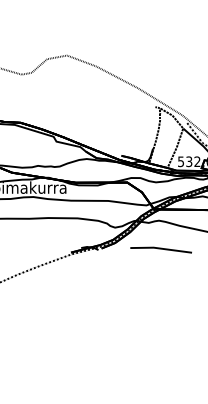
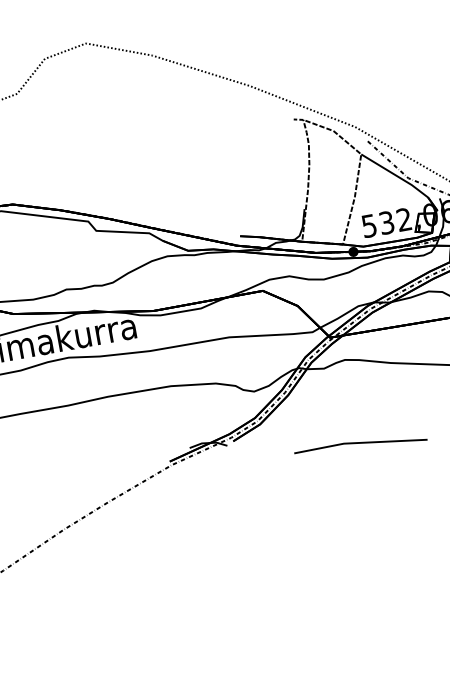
line: (160, 249) -> (359, 444), moved

